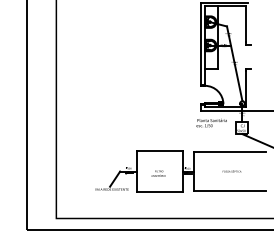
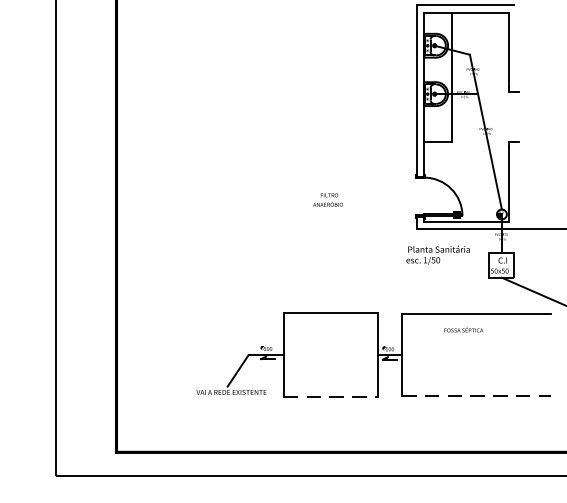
text: (231, 171) -> (462, 330), moved
text: (158, 173) -> (328, 199), moved
line: (159, 191) -> (330, 396), solid -> dashed
line: (230, 191) -> (477, 396), solid -> dashed

